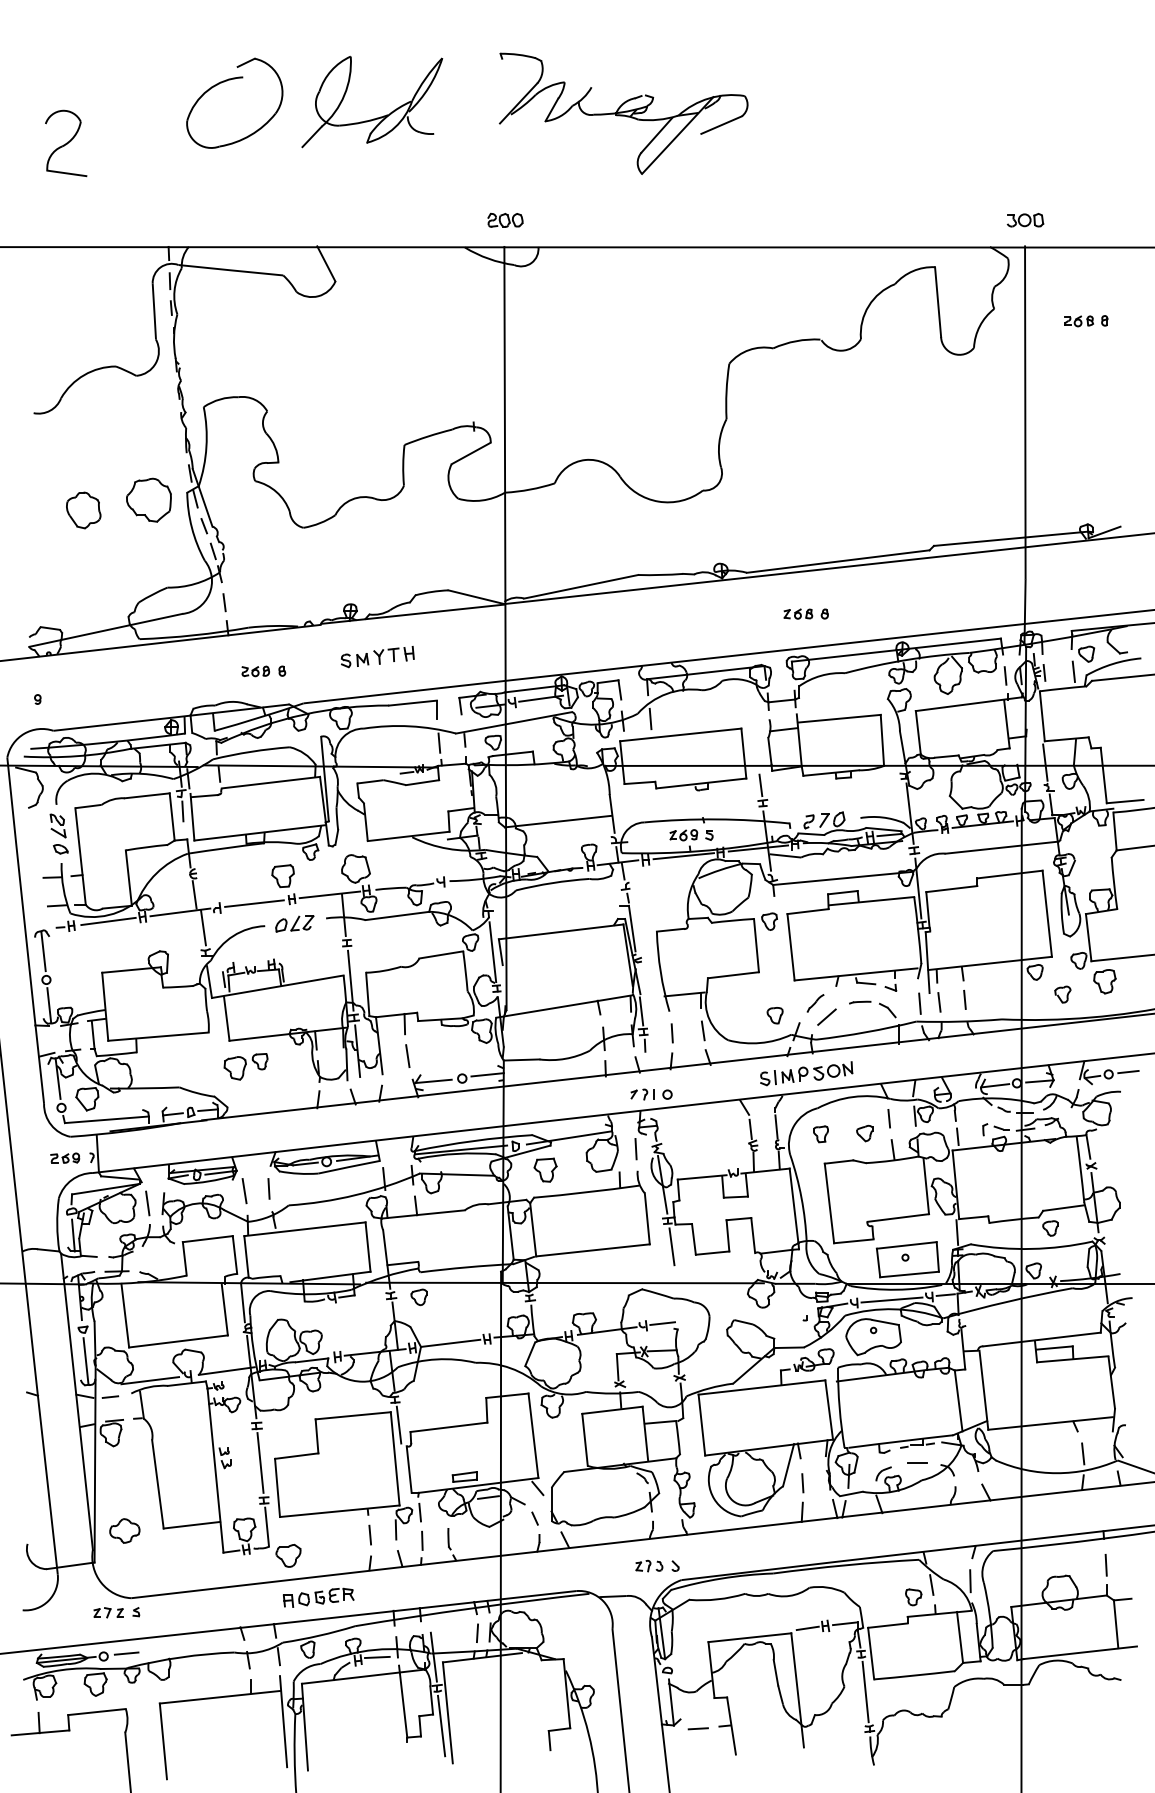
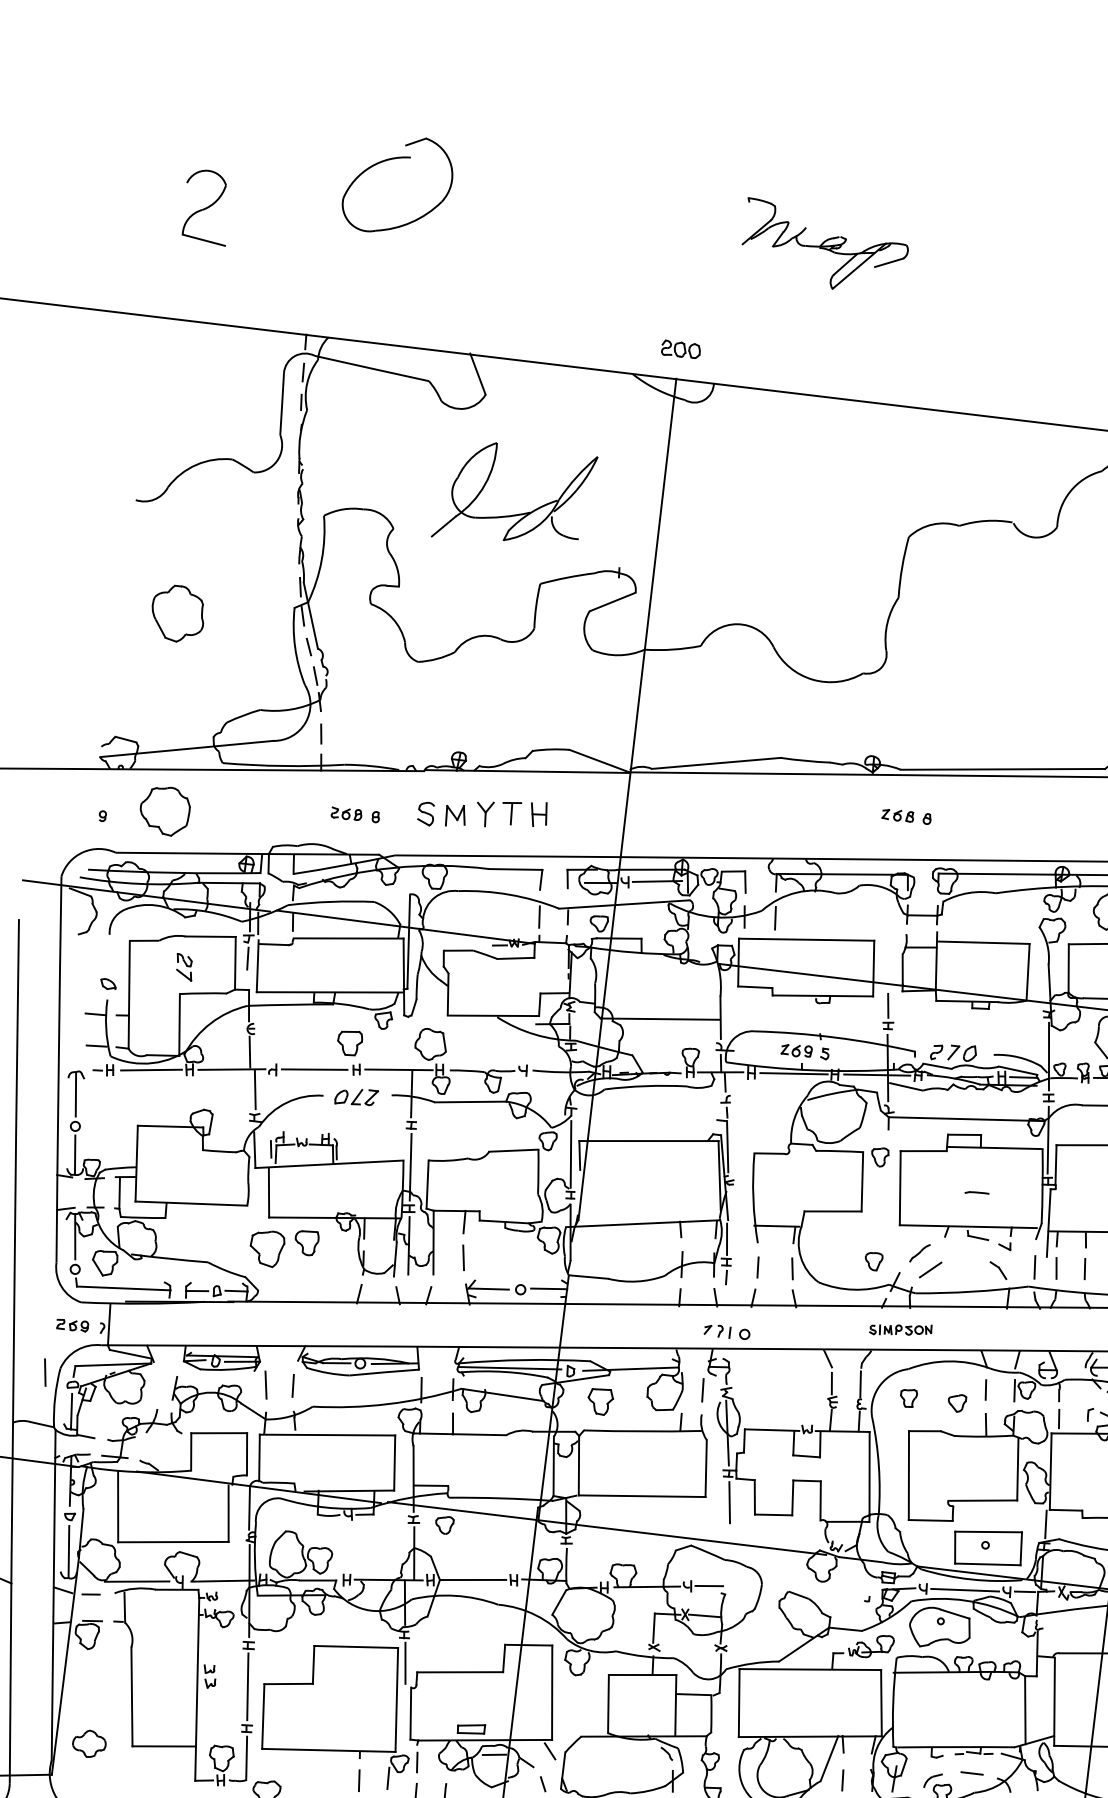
part: (623, 113) -> (825, 247), size x0.6
part: (376, 117) -> (517, 513), moved
part: (148, 499) -> (164, 810), moved
part: (83, 510) -> (177, 613), size x1.4
part: (805, 613) -> (906, 815), moved
part: (377, 657) -> (482, 814), size x1.6
part: (57, 825) -> (183, 966), moved
line: (860, 1002) -> (977, 1193), moved
part: (245, 1066) -> (283, 1247), size x1.4
part: (806, 1073) -> (900, 1329), size x0.6
line: (147, 1203) -> (44, 1372), moved

